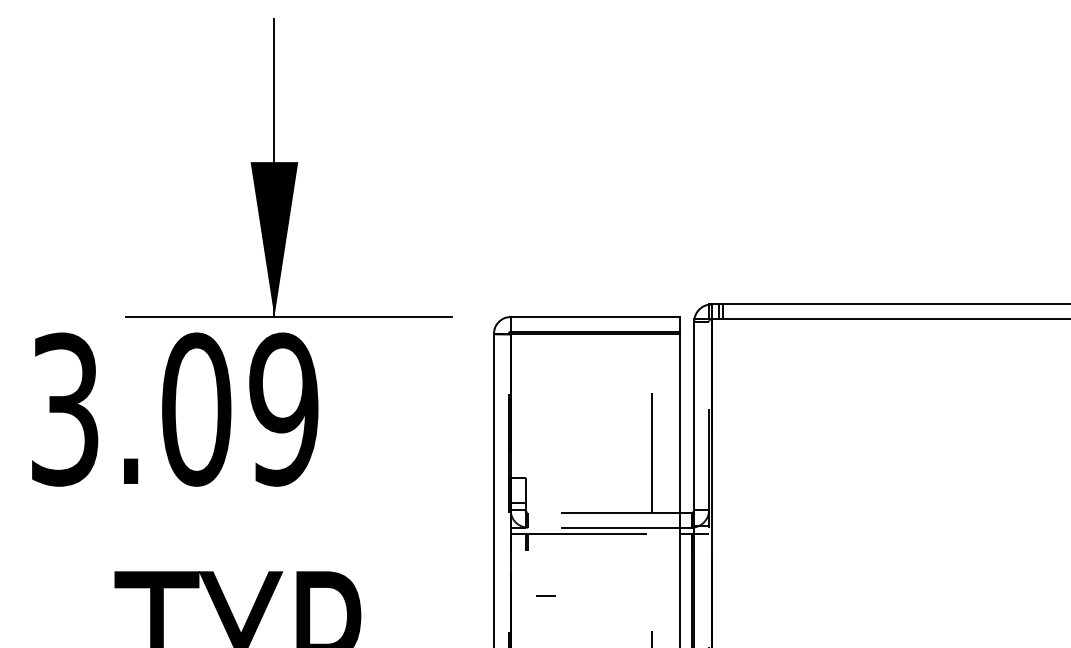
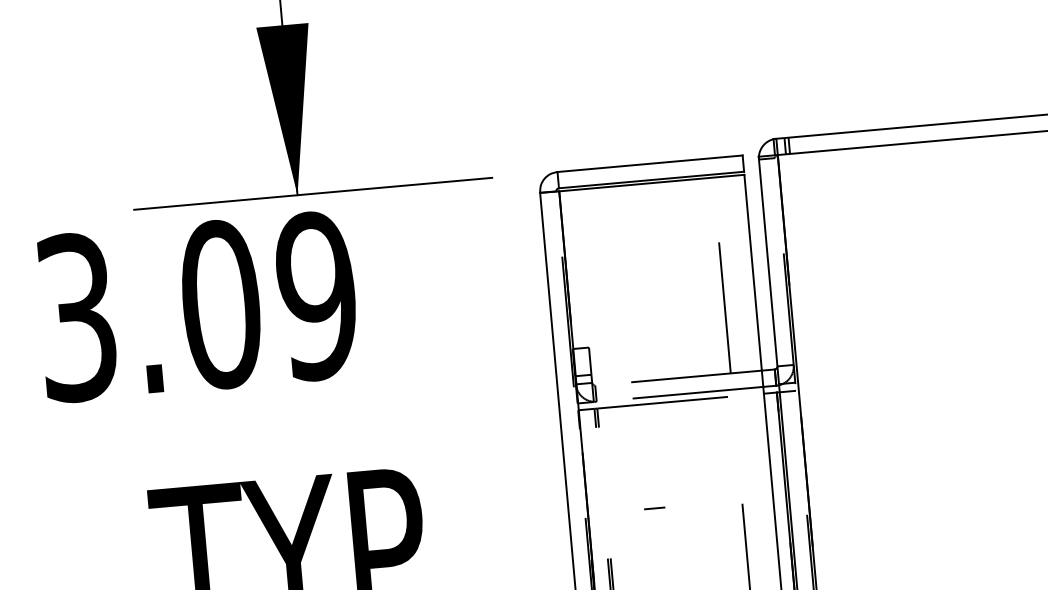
line: (545, 595) -> (654, 508), moved

